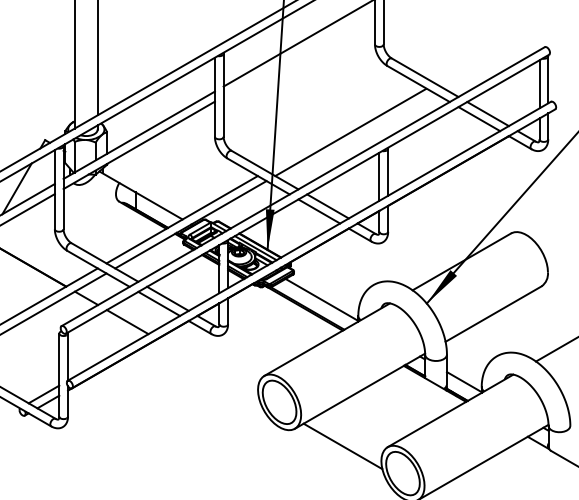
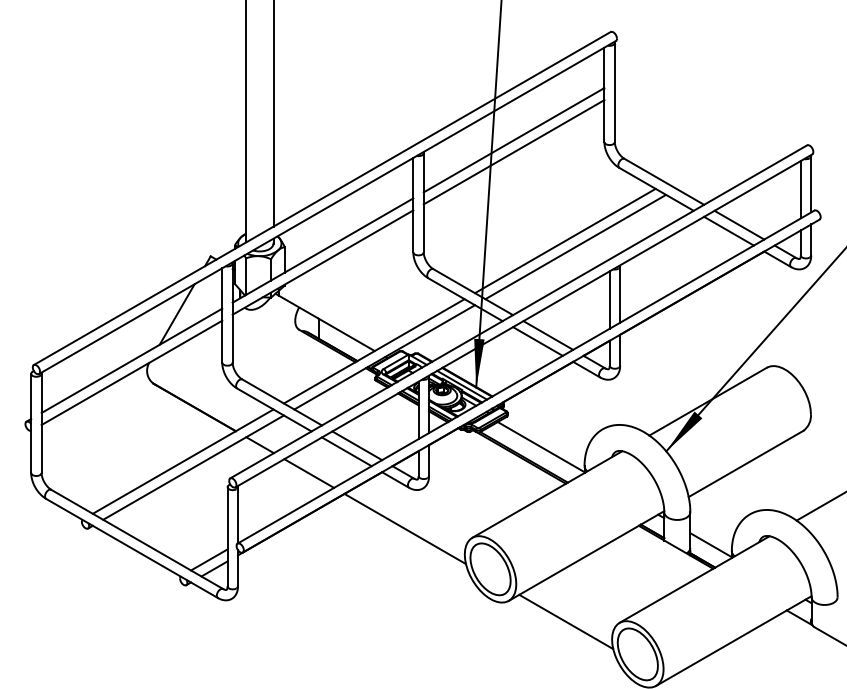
line: (298, 53) -> (513, 152), added
line: (342, 126) -> (565, 240), added
line: (207, 368) -> (404, 528), added

